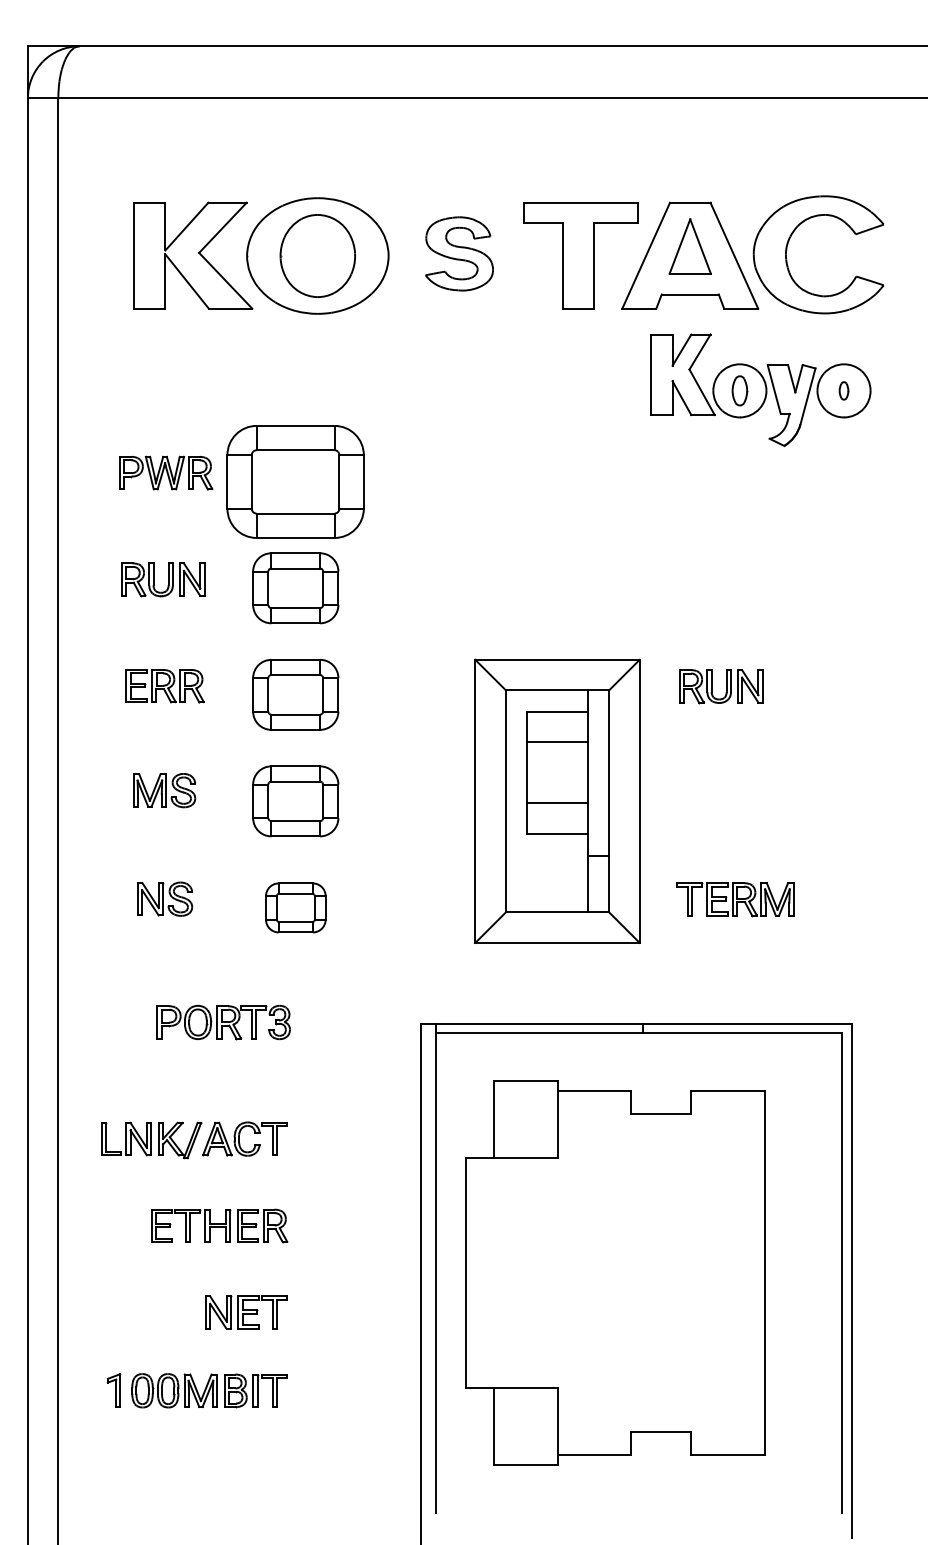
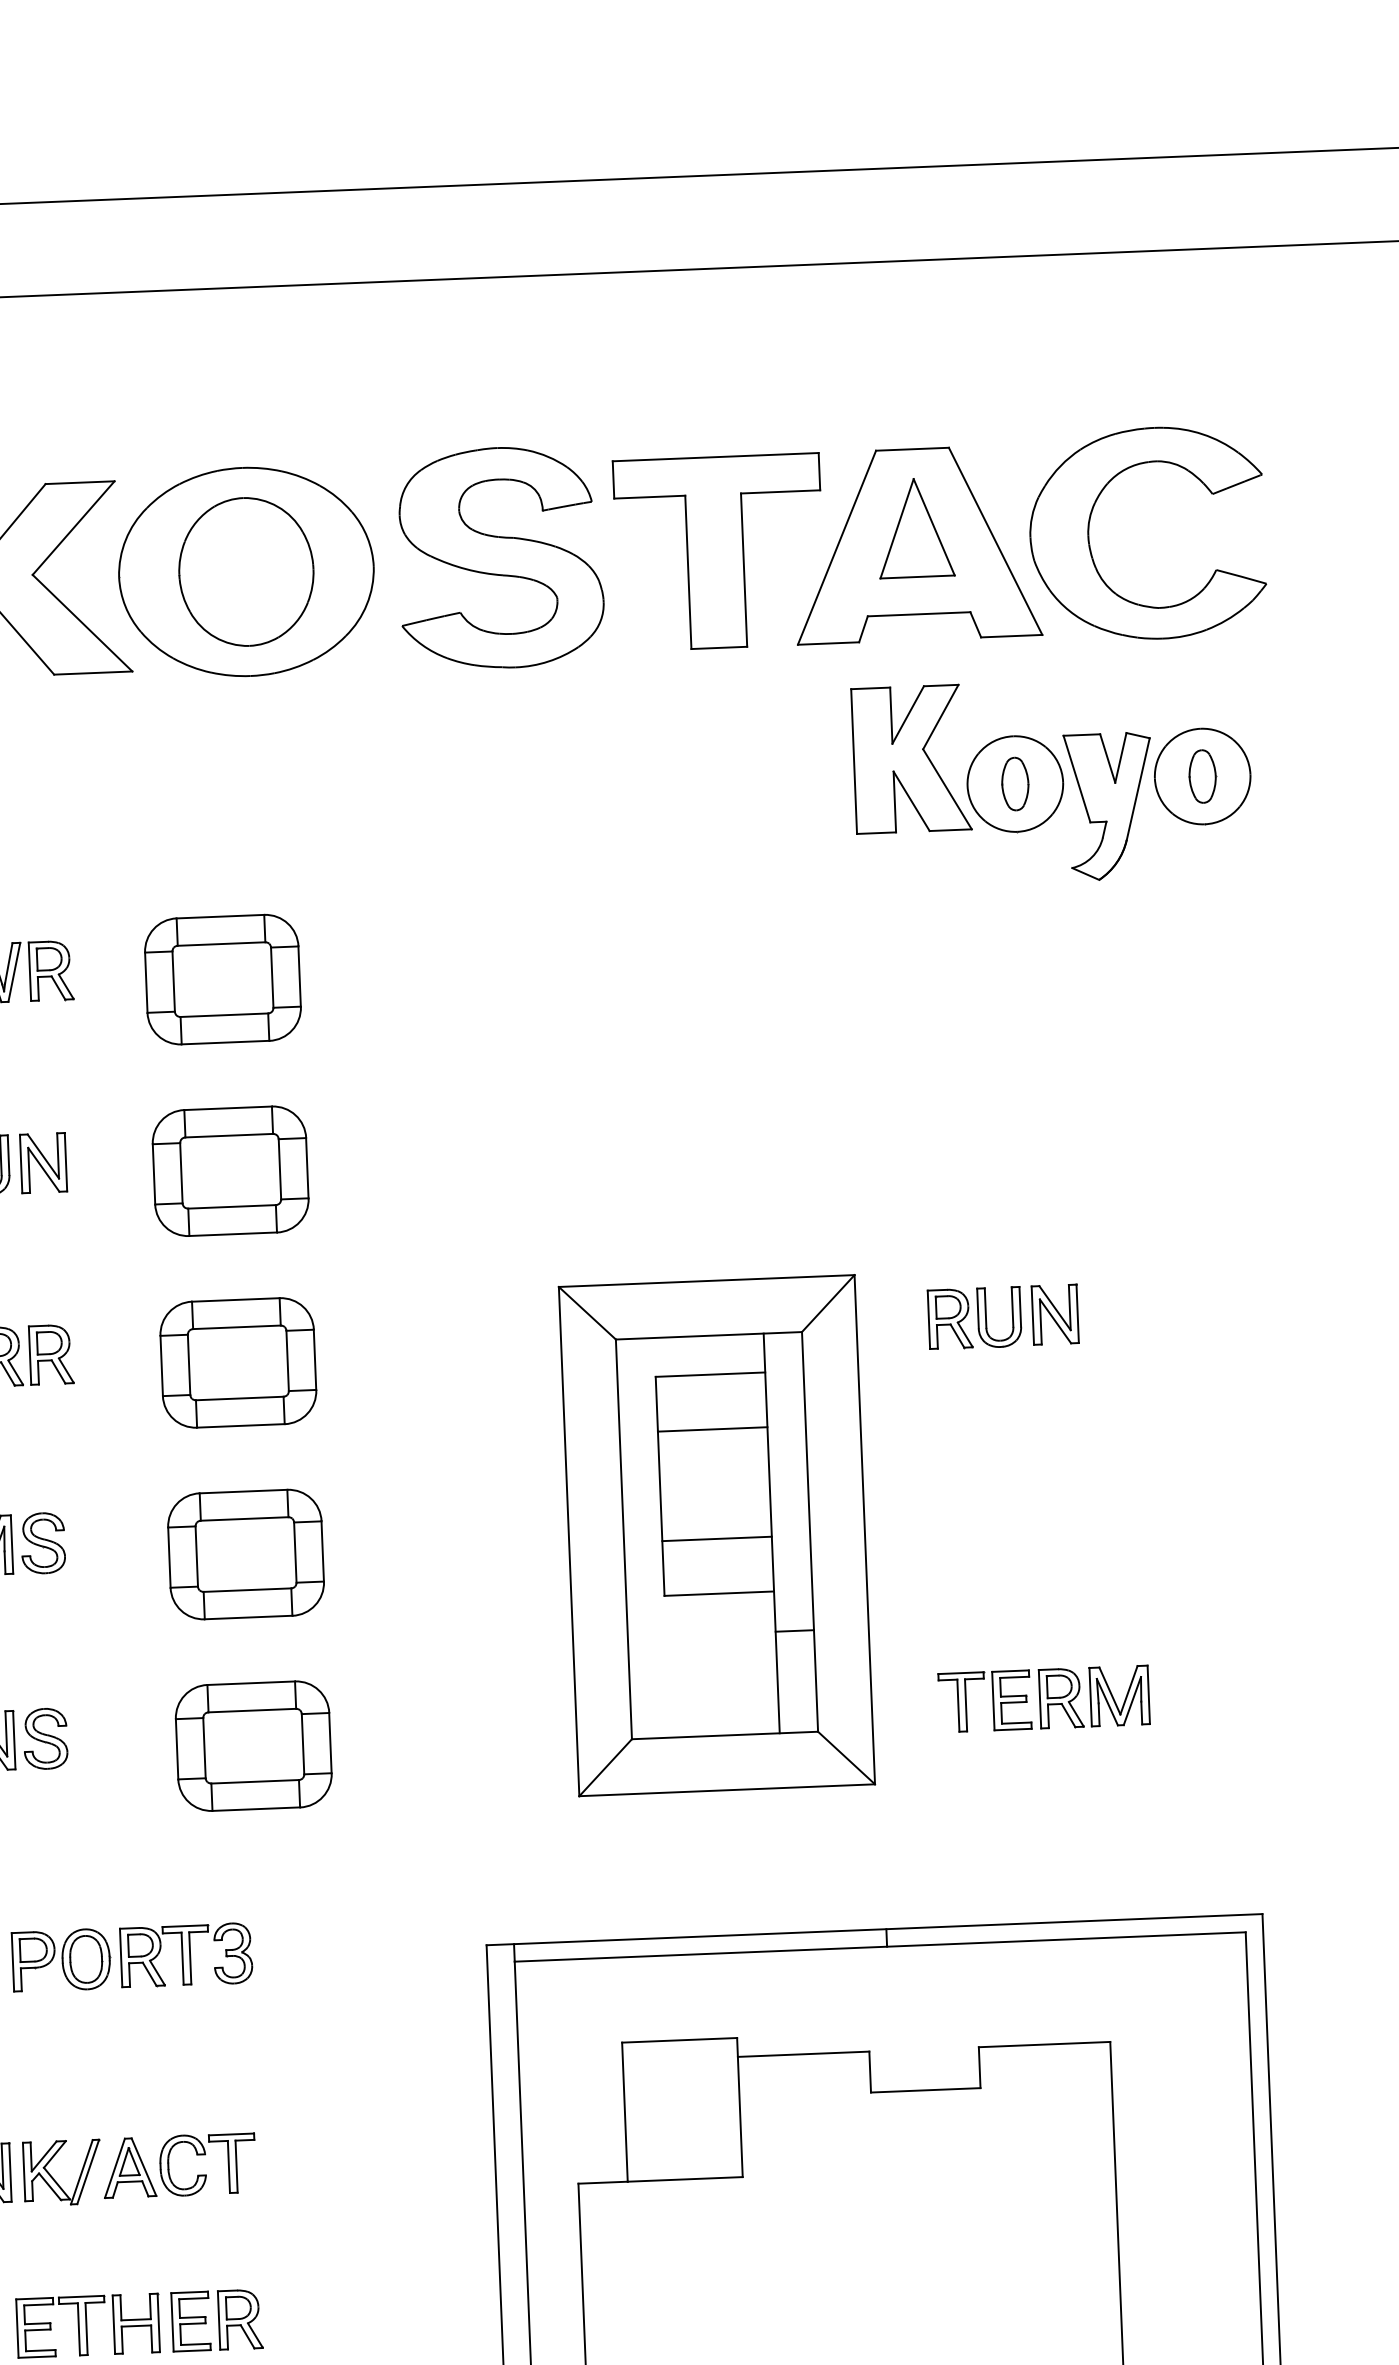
part: (459, 253) -> (501, 557), size x1.67
part: (843, 390) -> (1201, 775), size x1.67
part: (295, 481) -> (222, 979), size x0.62
part: (295, 907) -> (253, 1745), size x1.43

